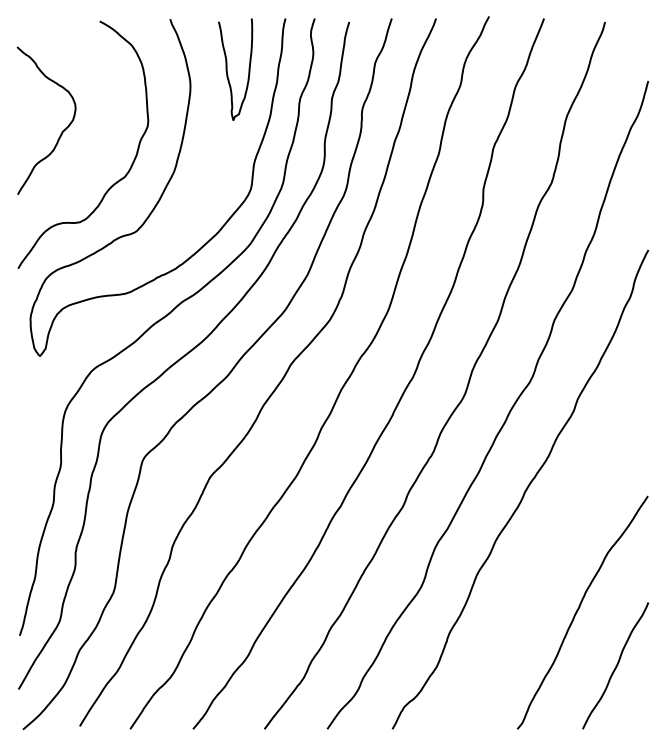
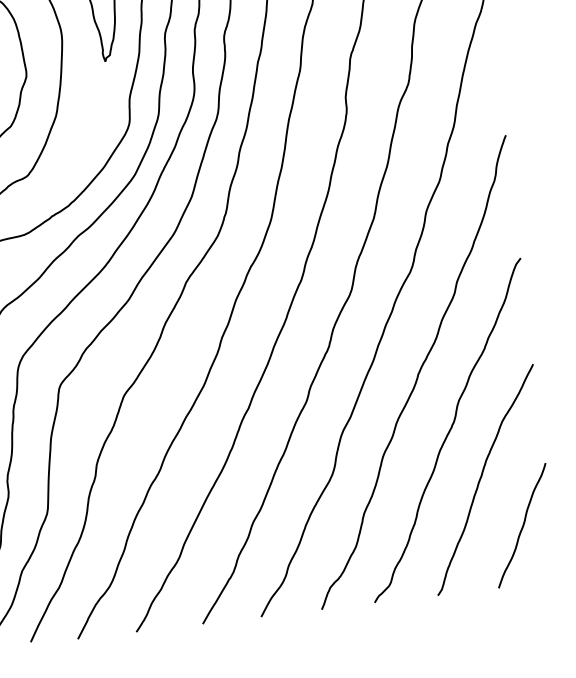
curve: (550, 555) -> (449, 430), added

